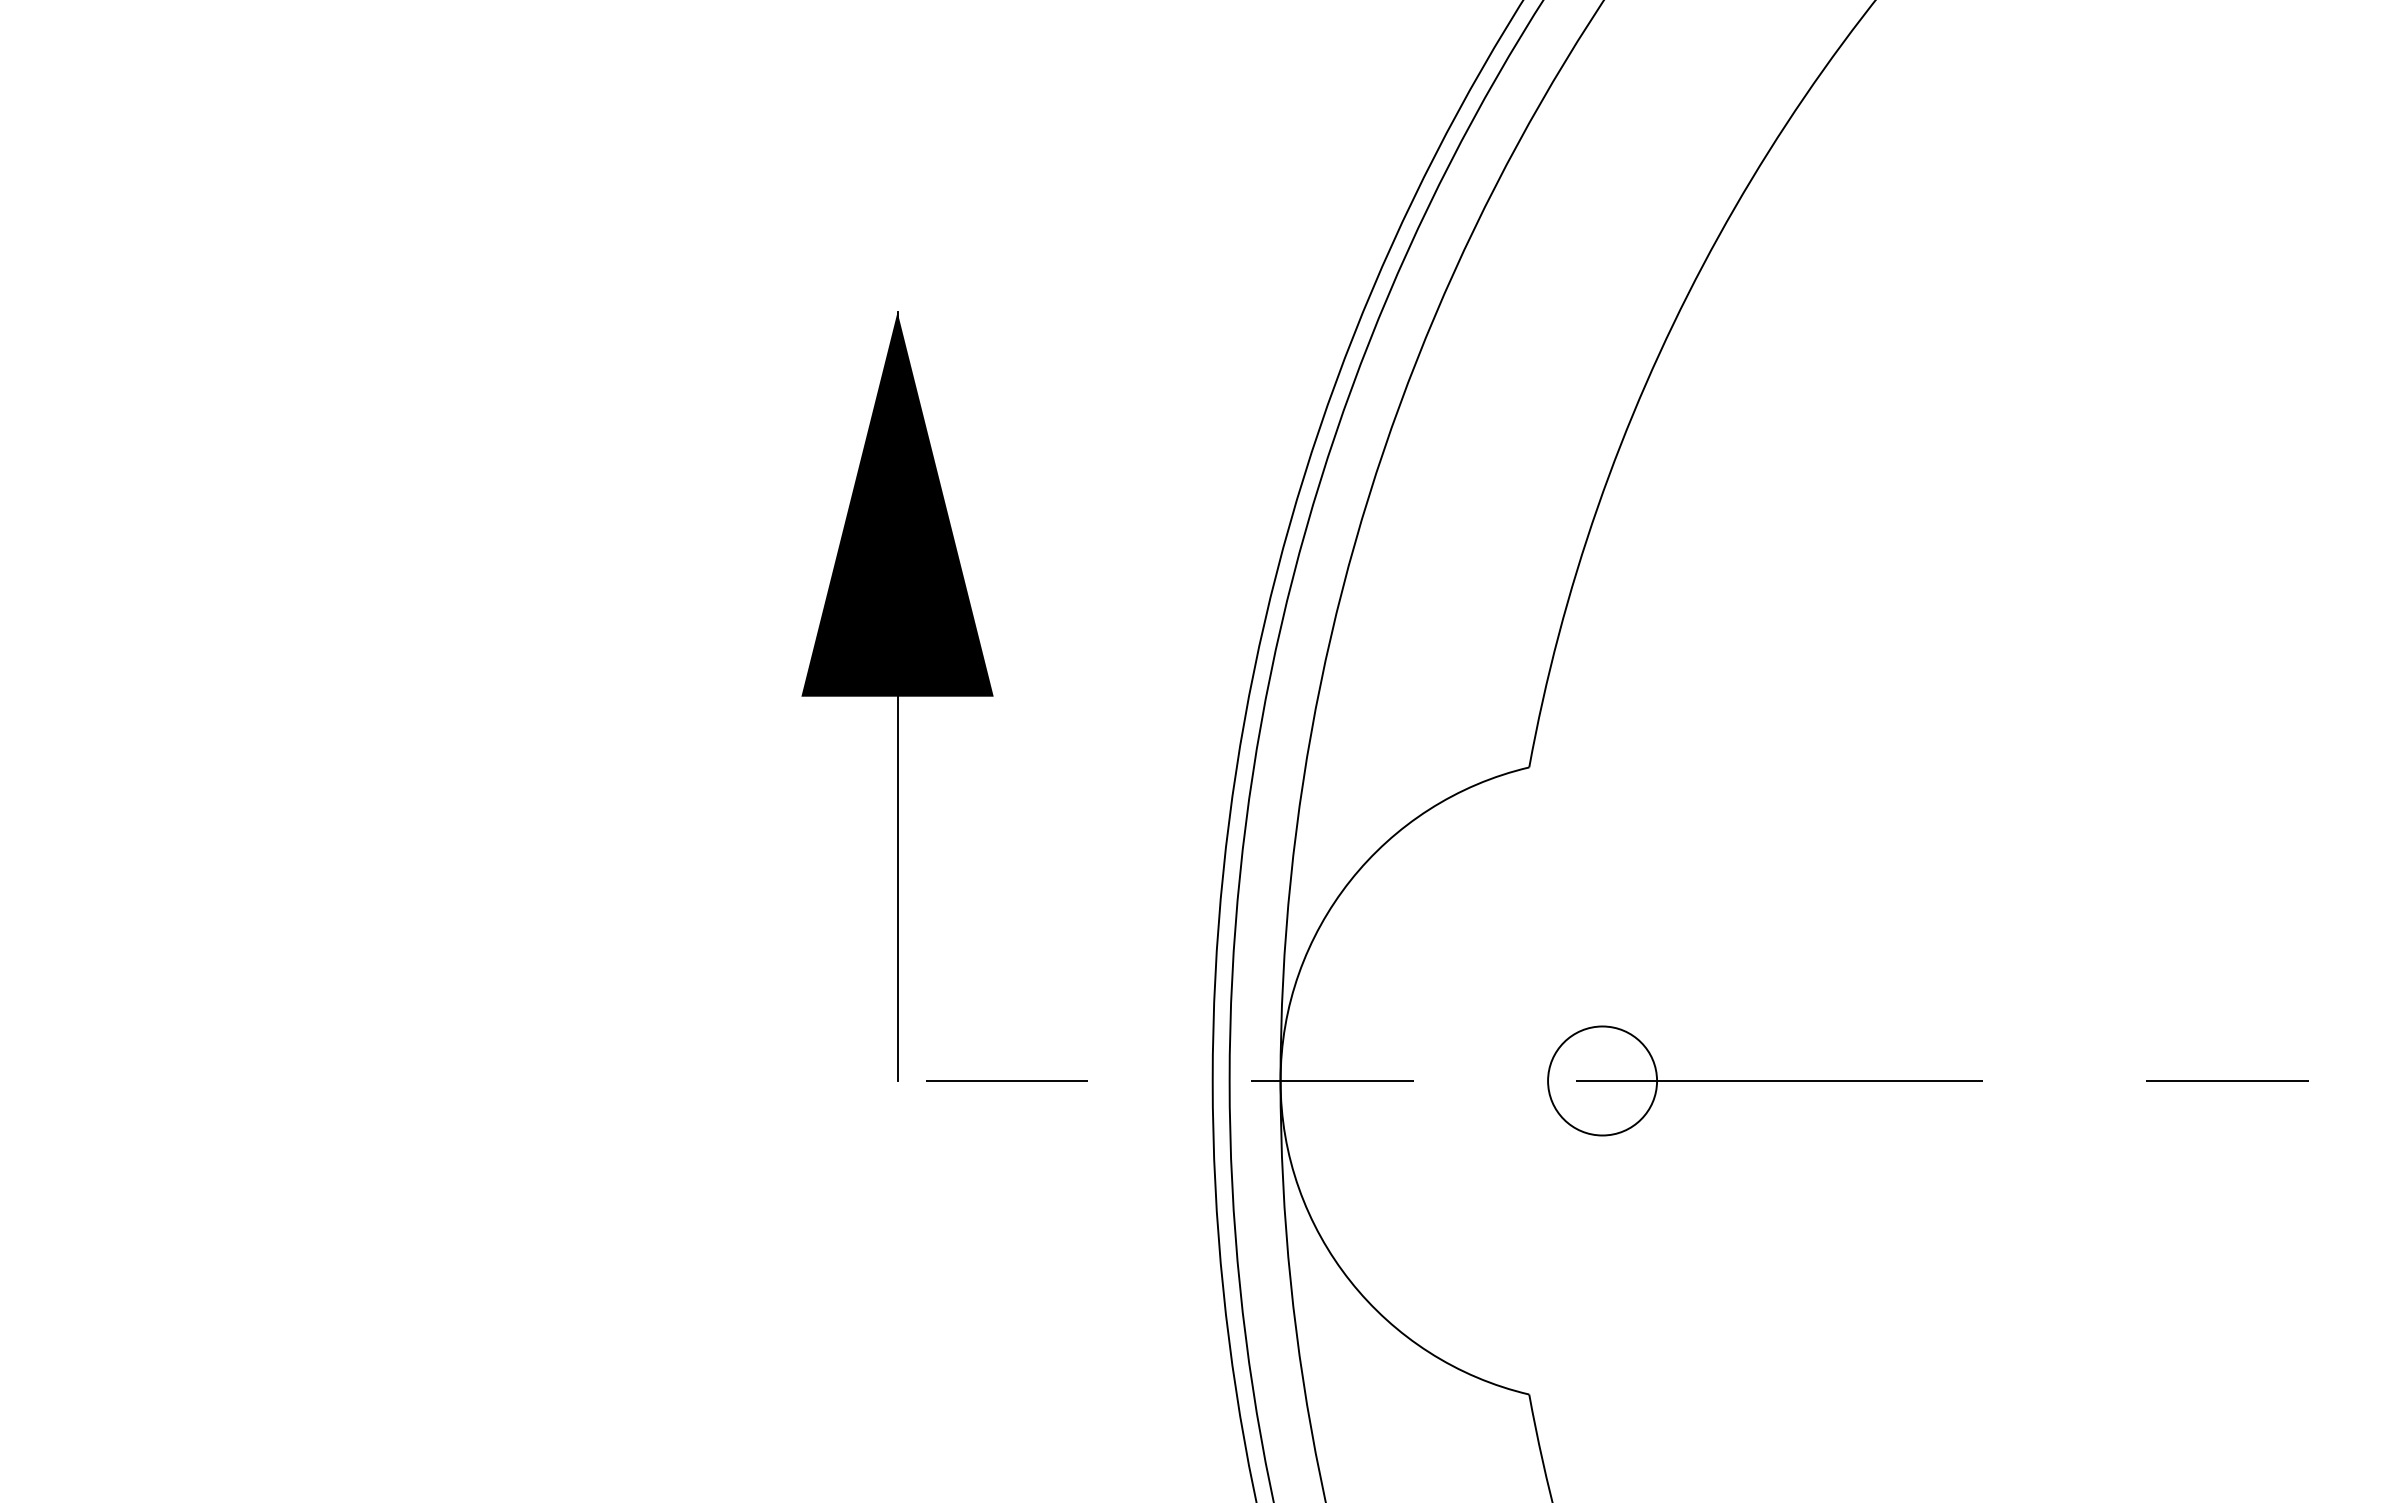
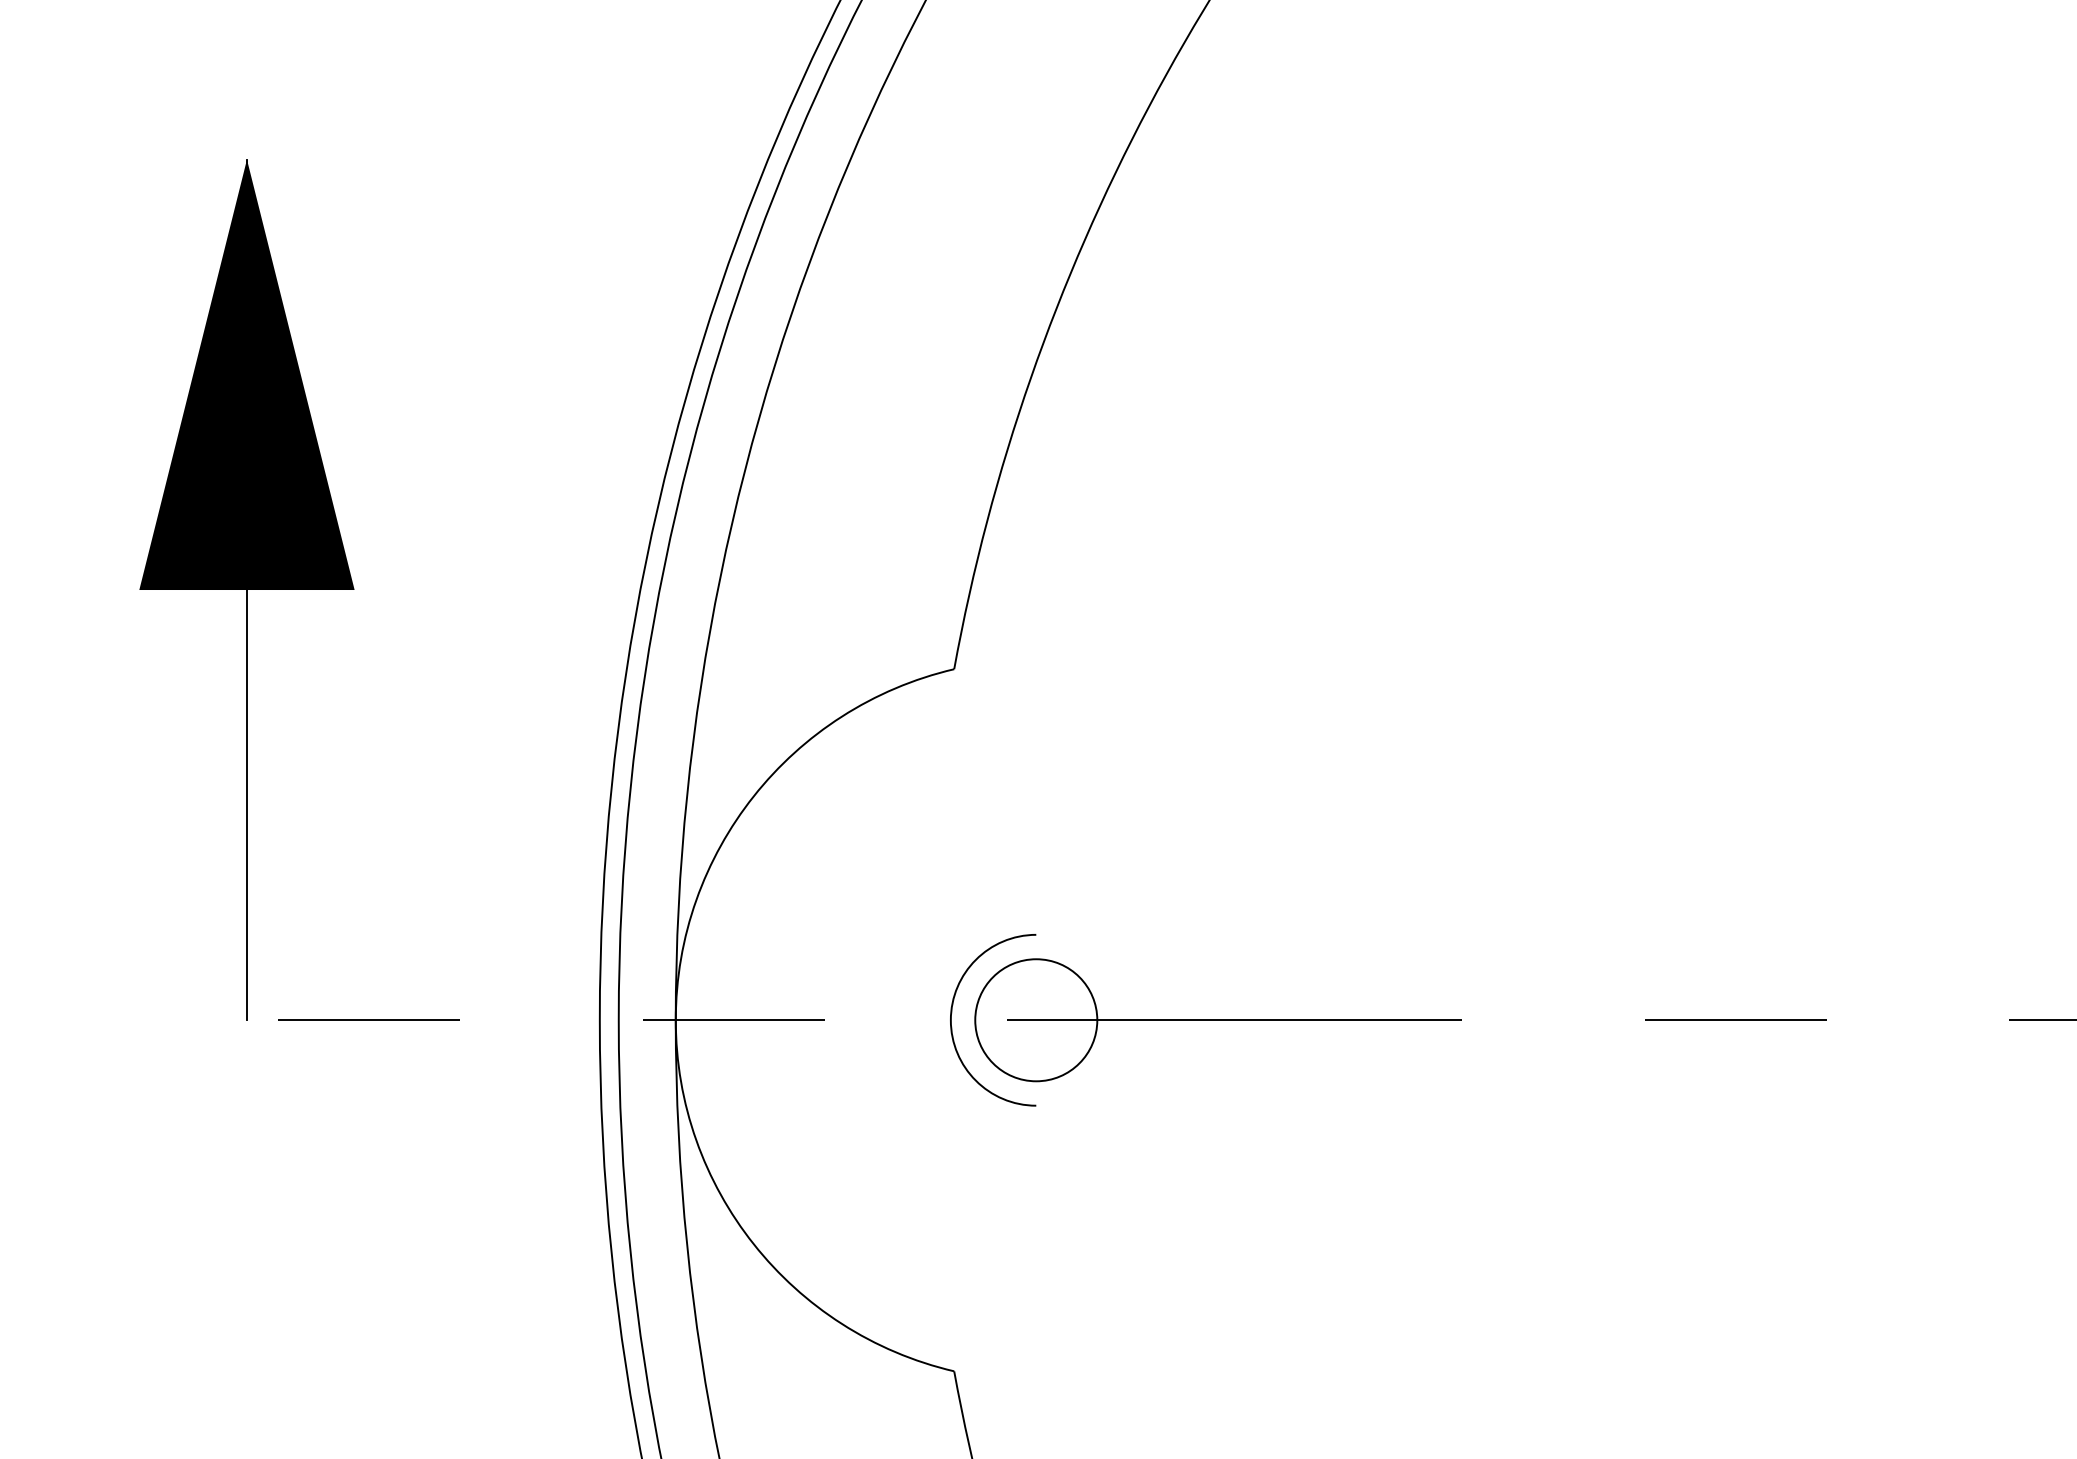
arc: (1527, 1080) -> (952, 1019), added

